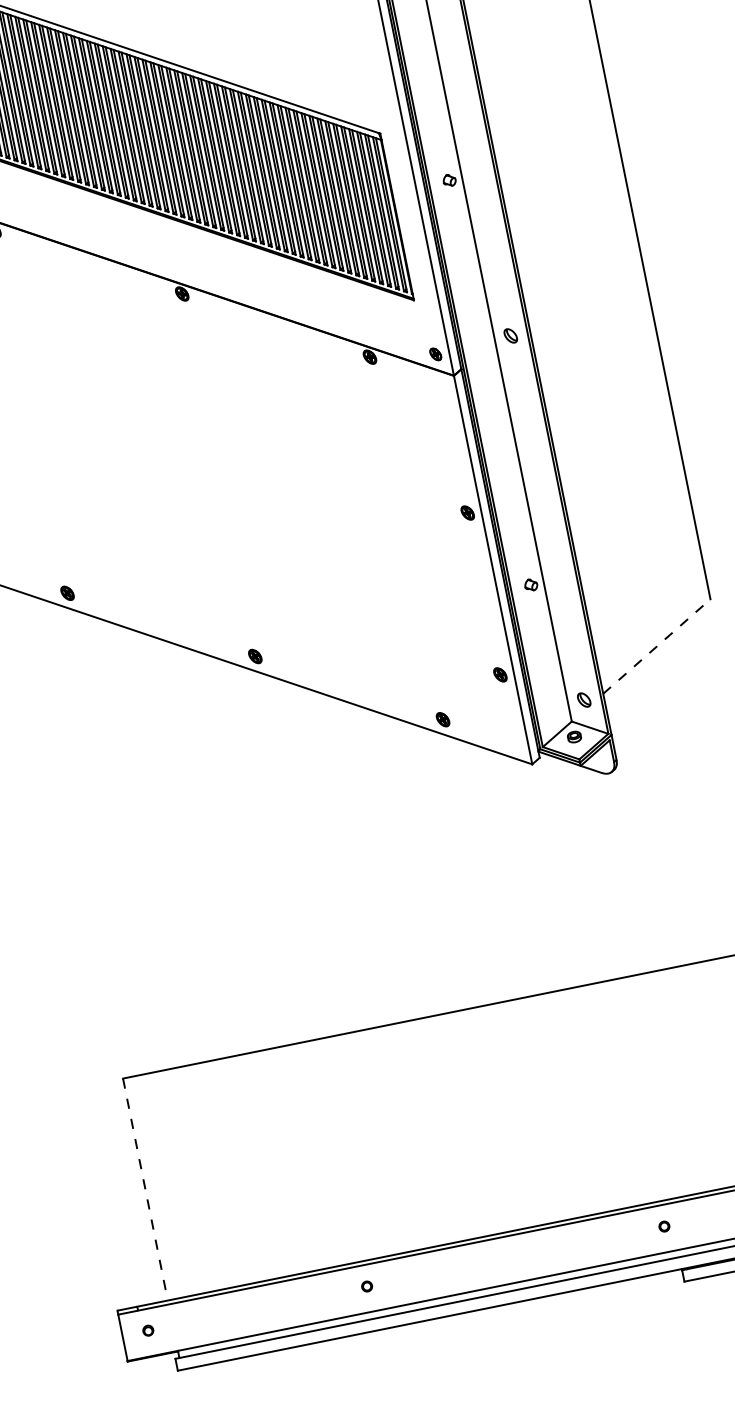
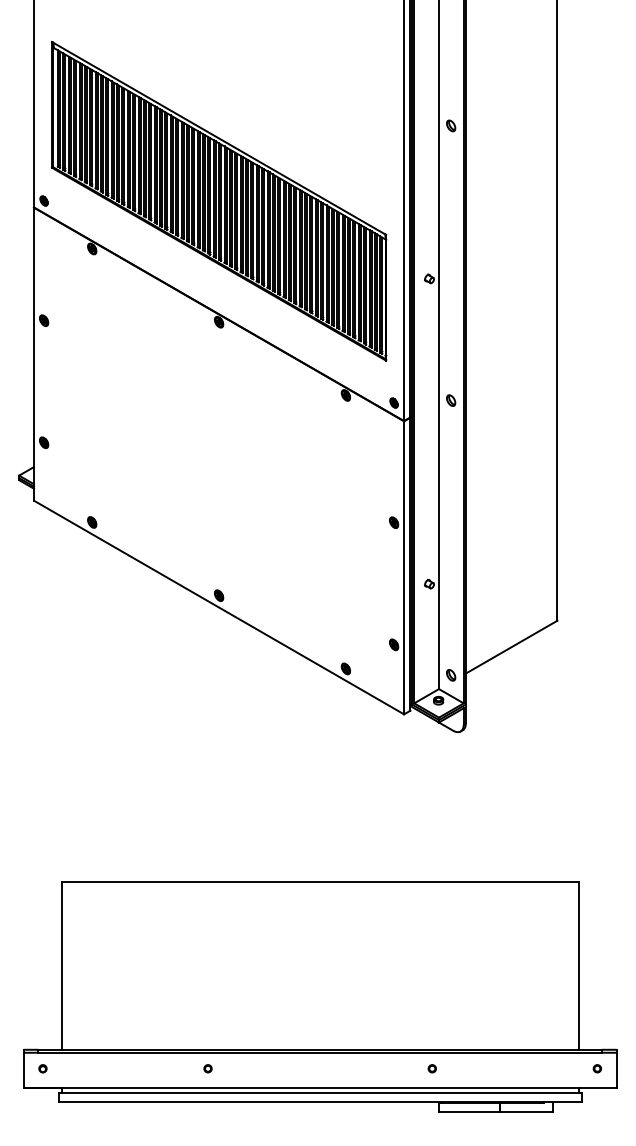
line: (656, 647) -> (511, 647), dashed -> solid
line: (145, 1190) -> (61, 966), dashed -> solid

